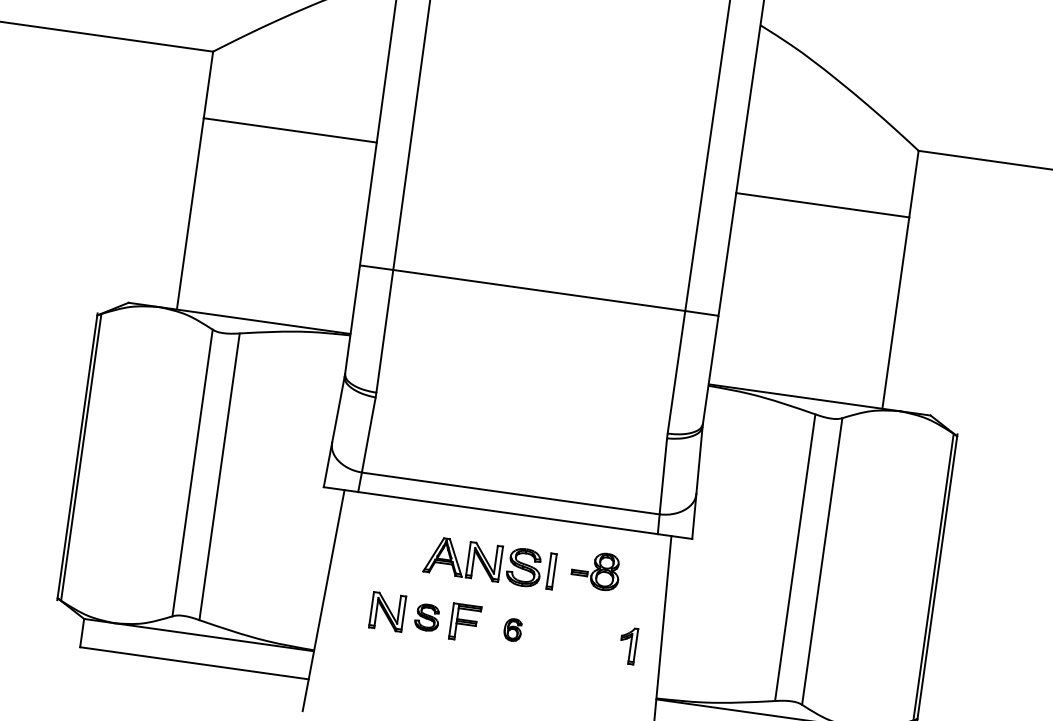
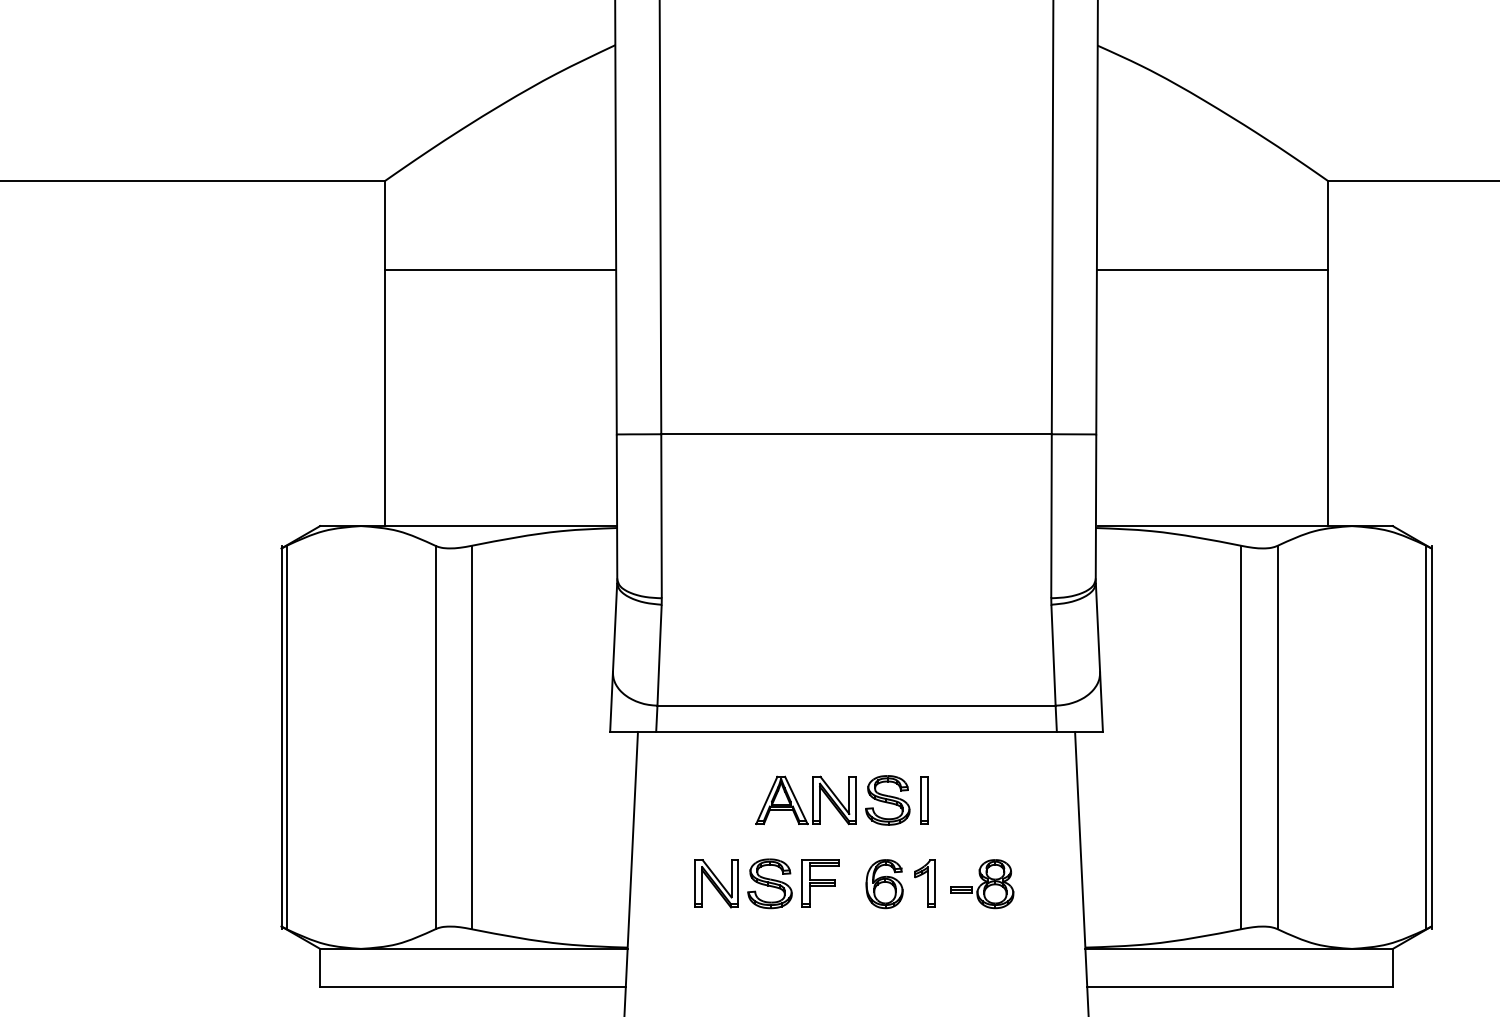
part: (595, 570) -> (982, 884), moved
part: (426, 617) -> (769, 883), size x1.43
part: (512, 630) -> (884, 884), size x1.67
part: (628, 645) -> (924, 883), moved

